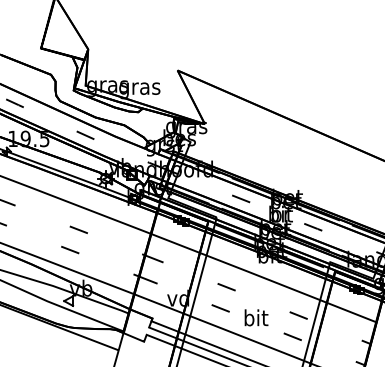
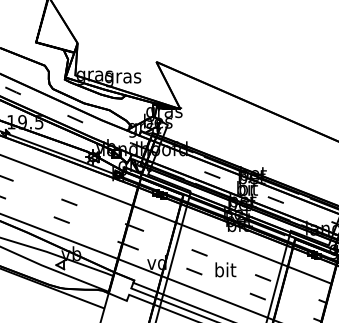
text: (256, 317) -> (225, 269), moved

